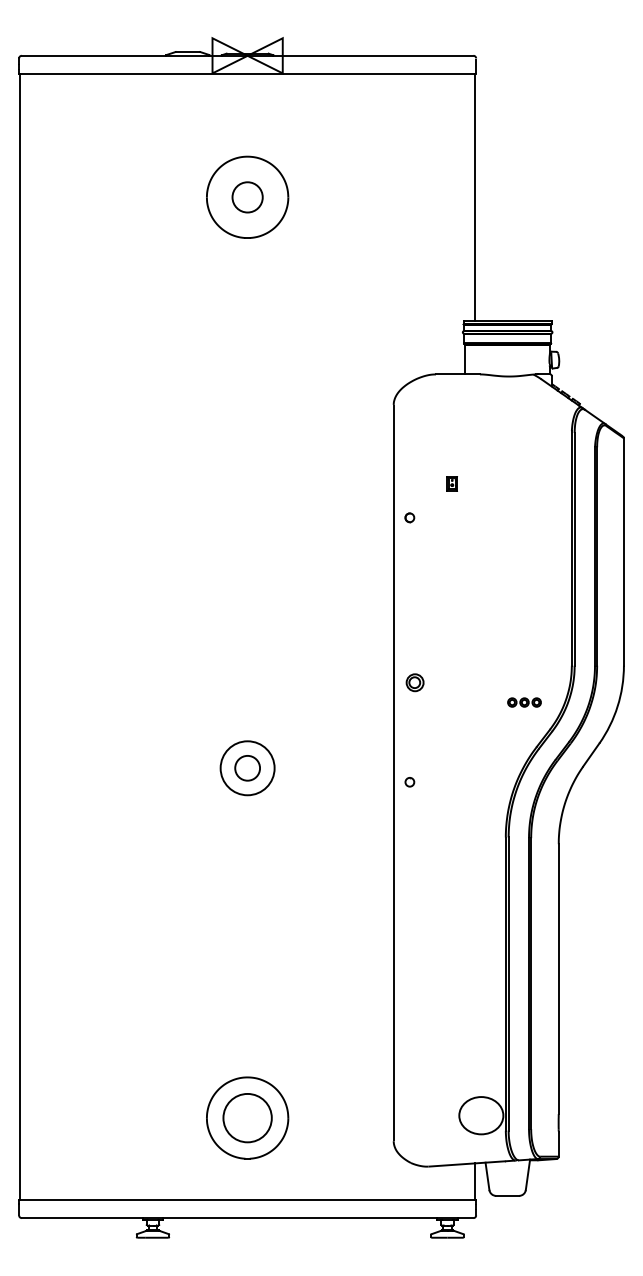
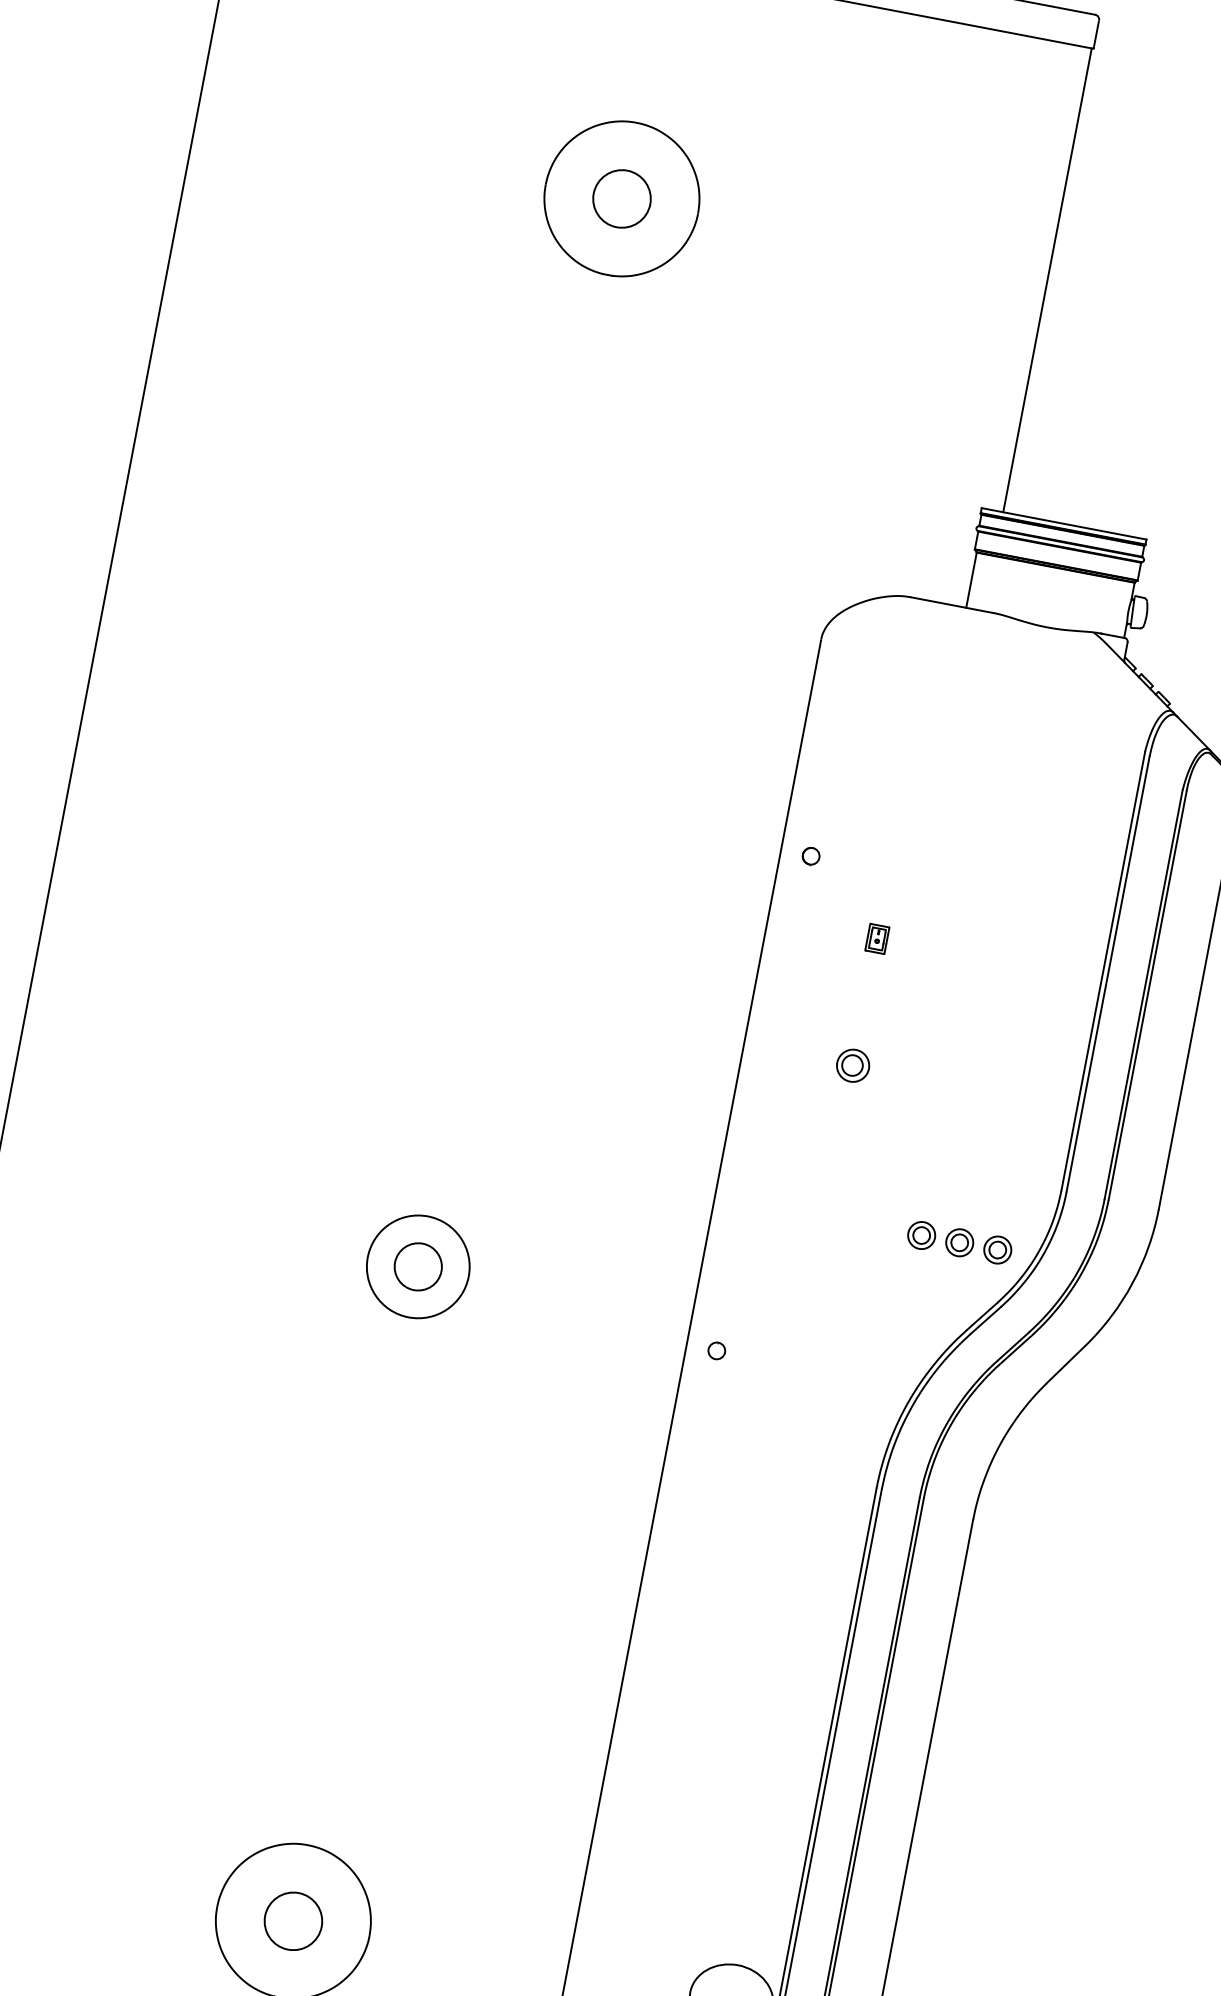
part: (451, 483) -> (876, 937), moved
part: (414, 682) -> (852, 1065), moved
part: (524, 702) -> (959, 1242), size x1.67
circle: (247, 1118) -> (293, 1921), size x0.62

